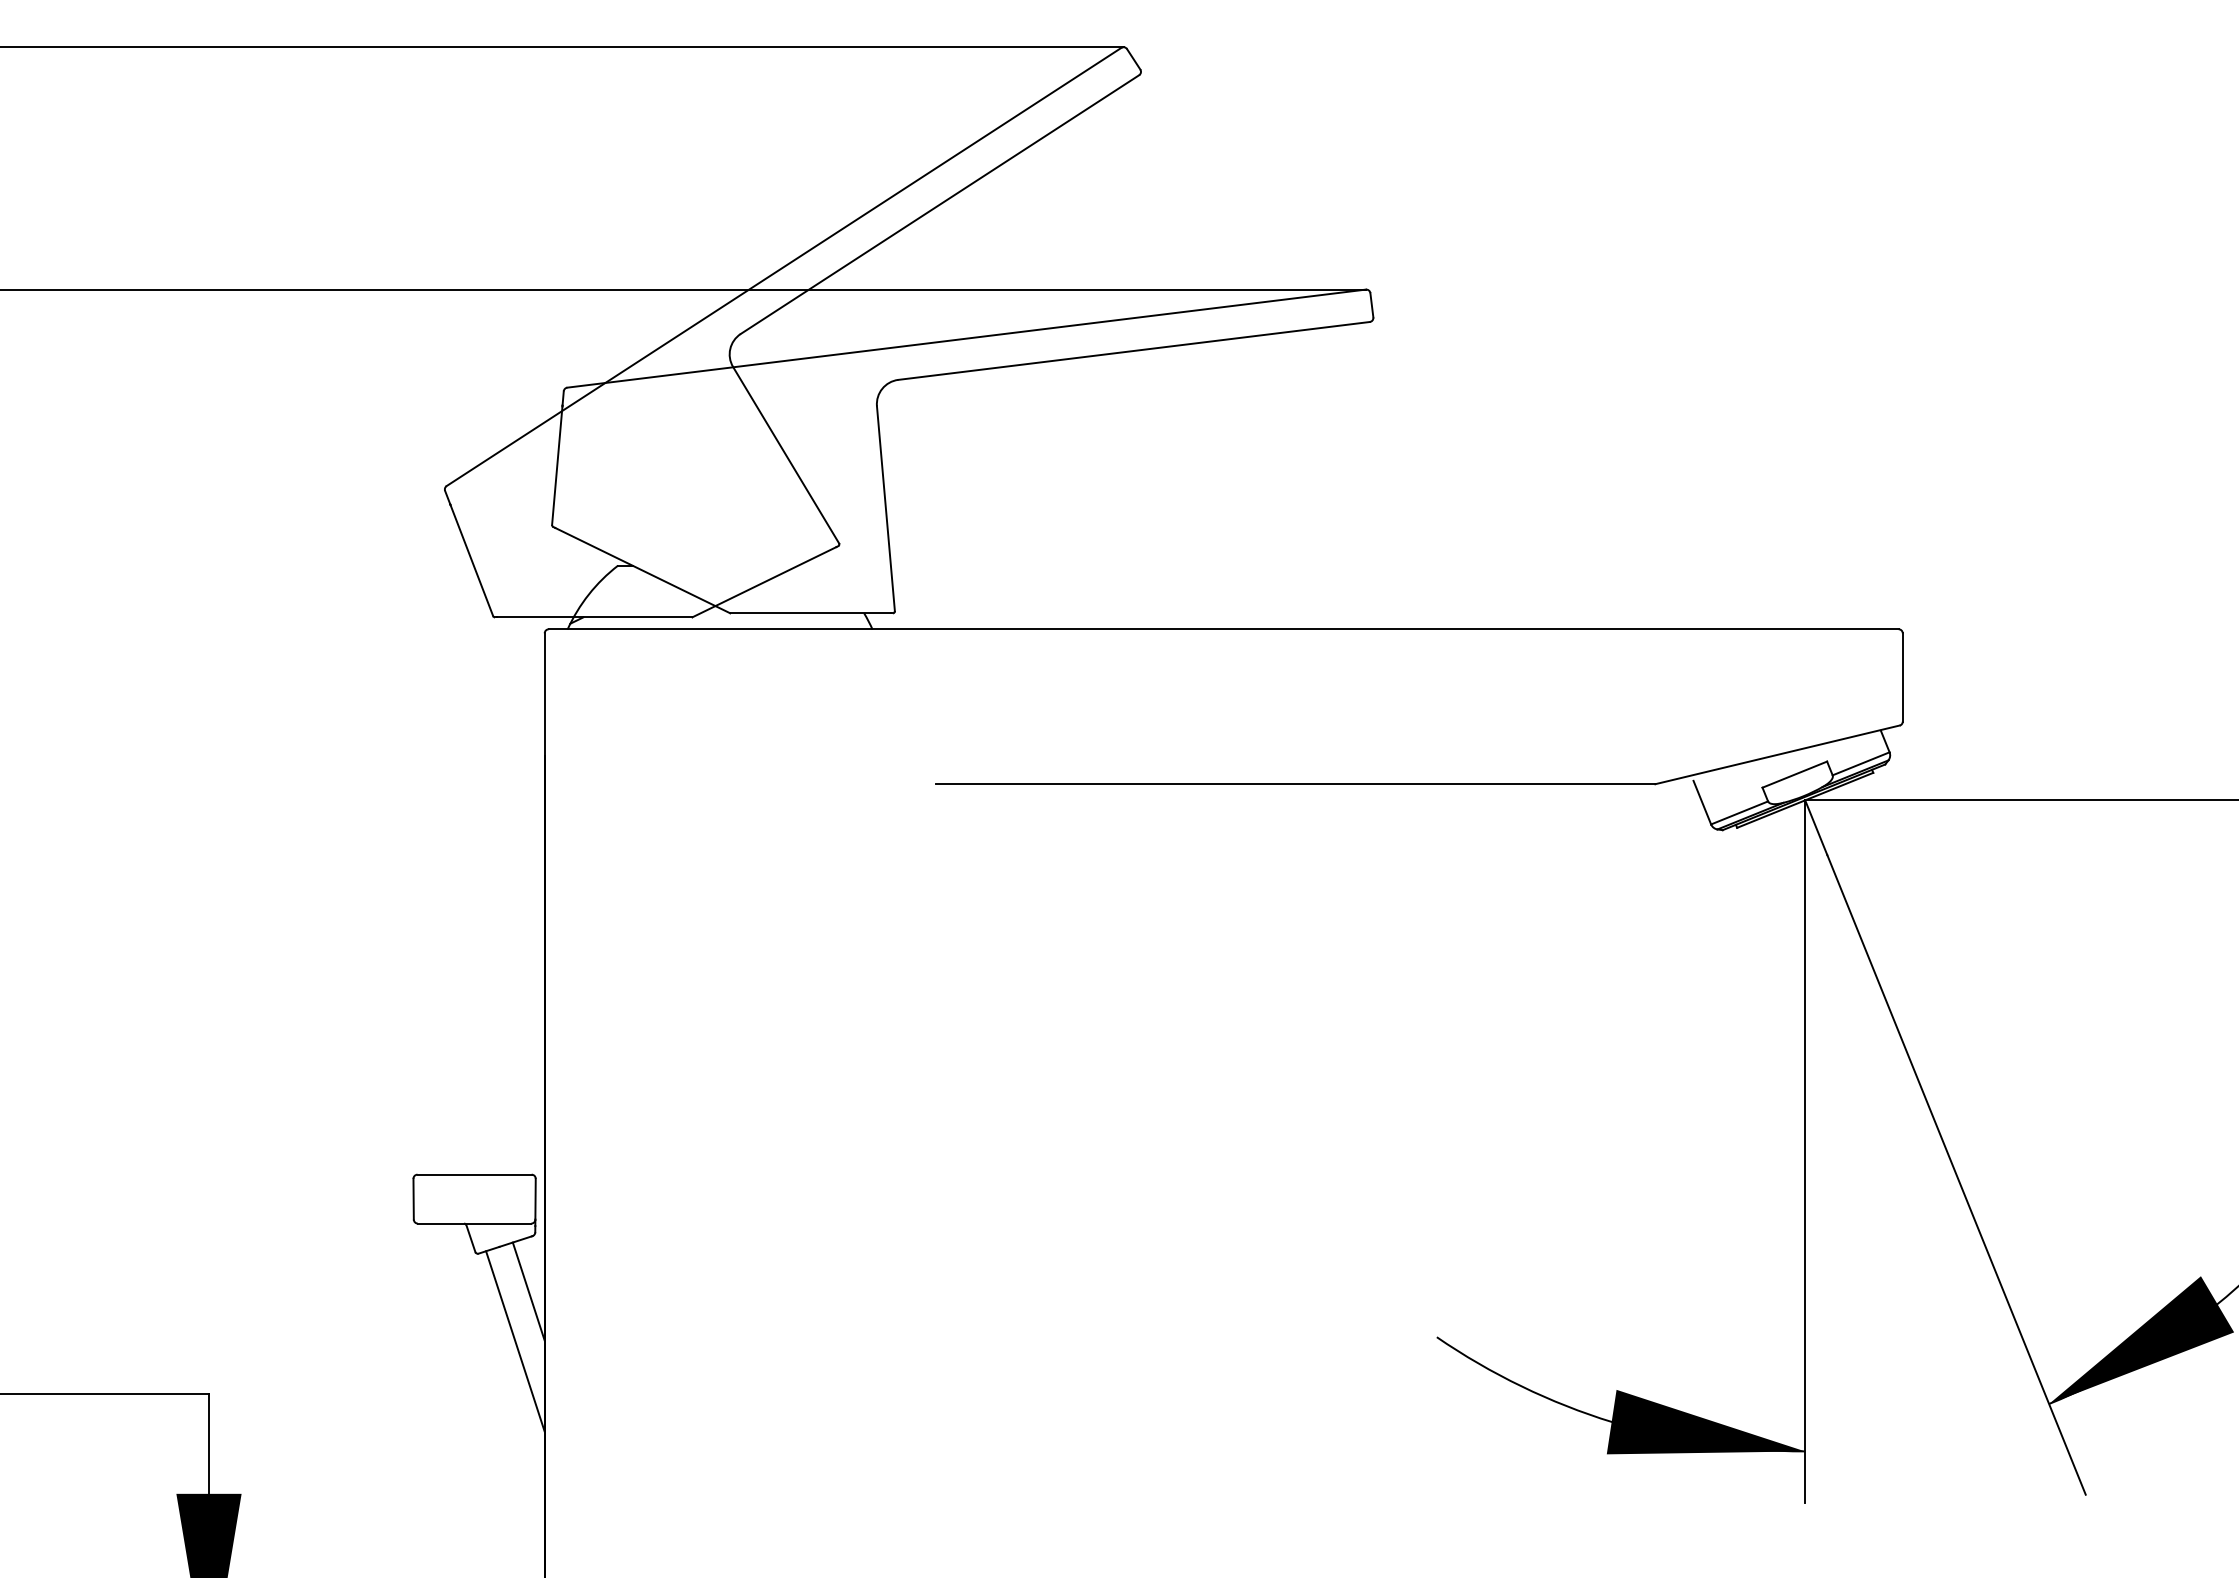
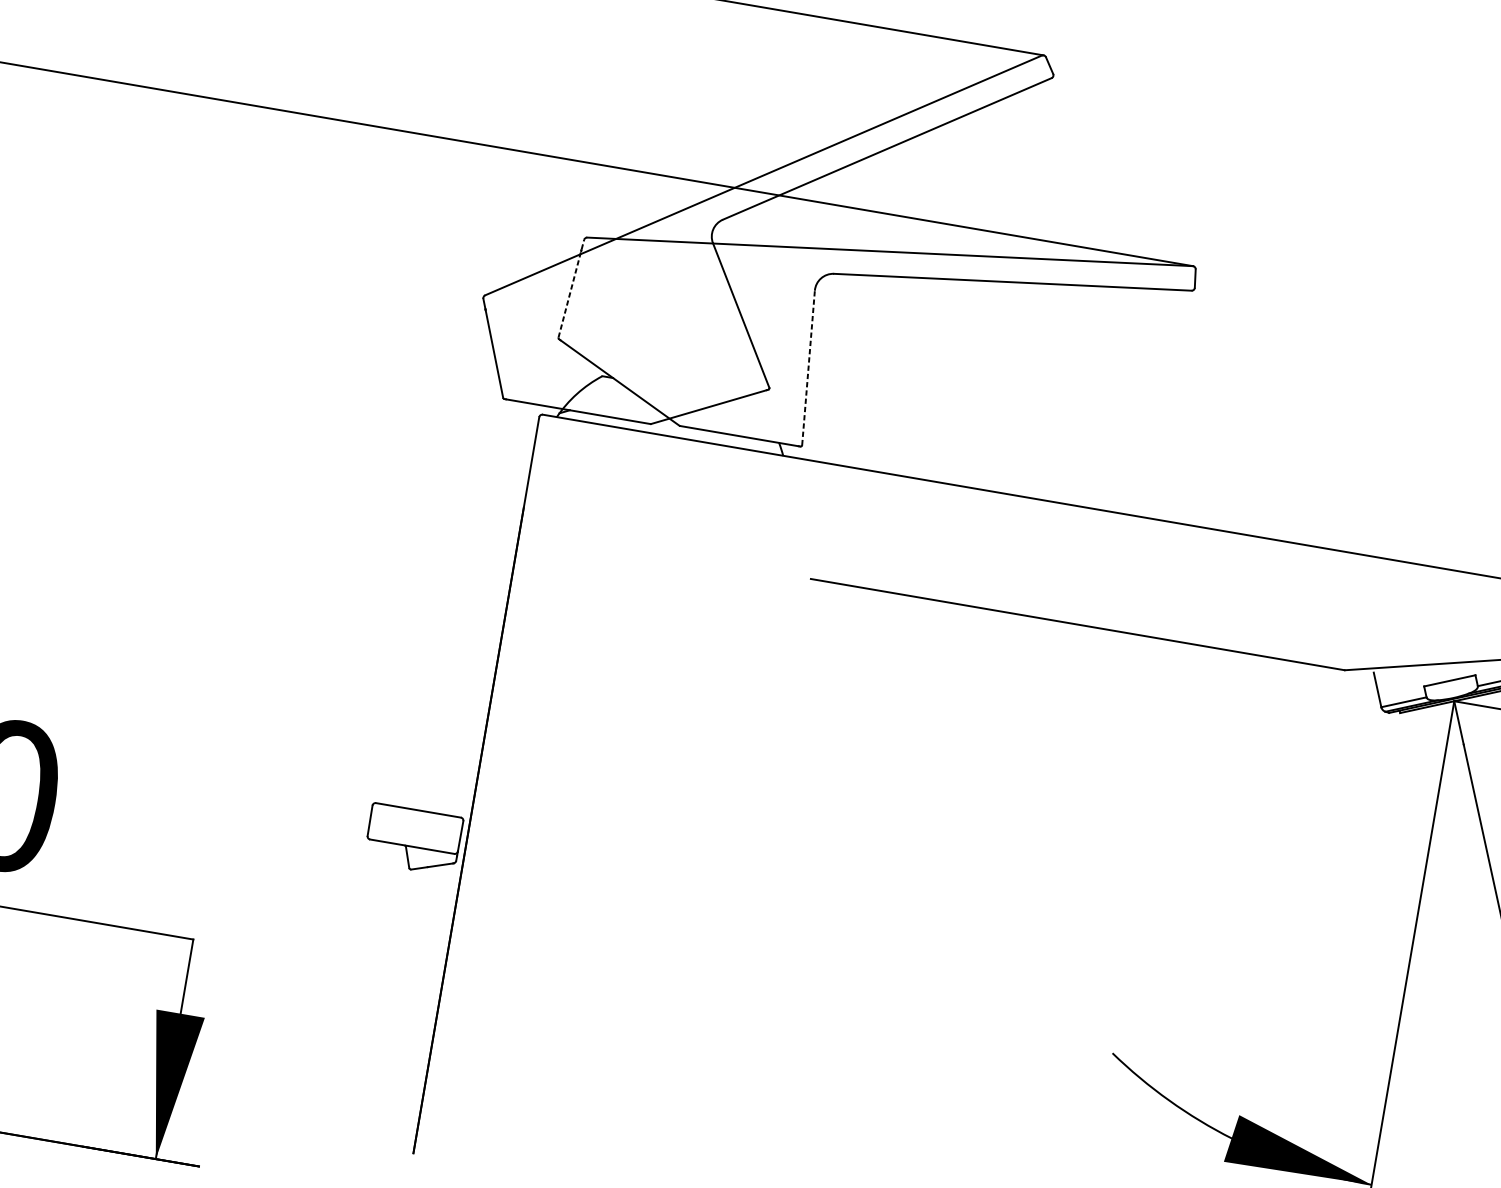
line: (557, 457) -> (571, 288), solid -> dashed
line: (885, 508) -> (808, 367), solid -> dashed
line: (528, 1291) -> (443, 903), removed
line: (515, 1341) -> (427, 939), removed

